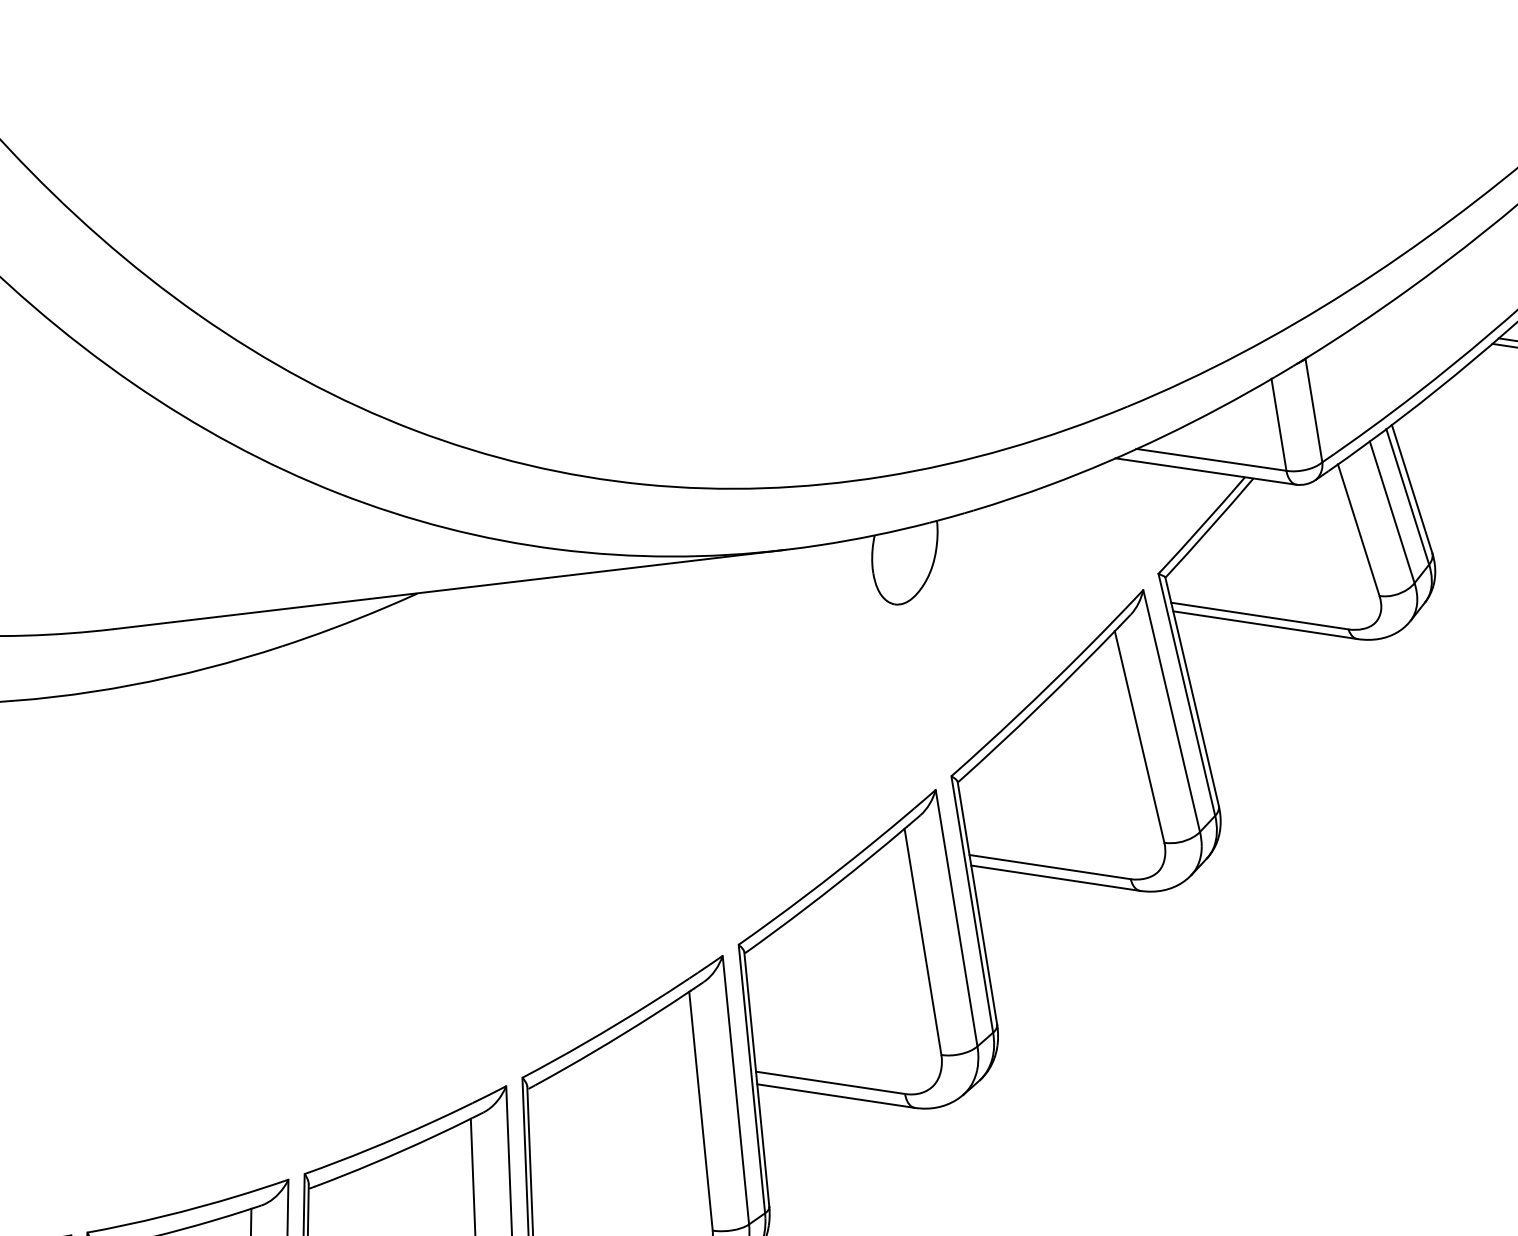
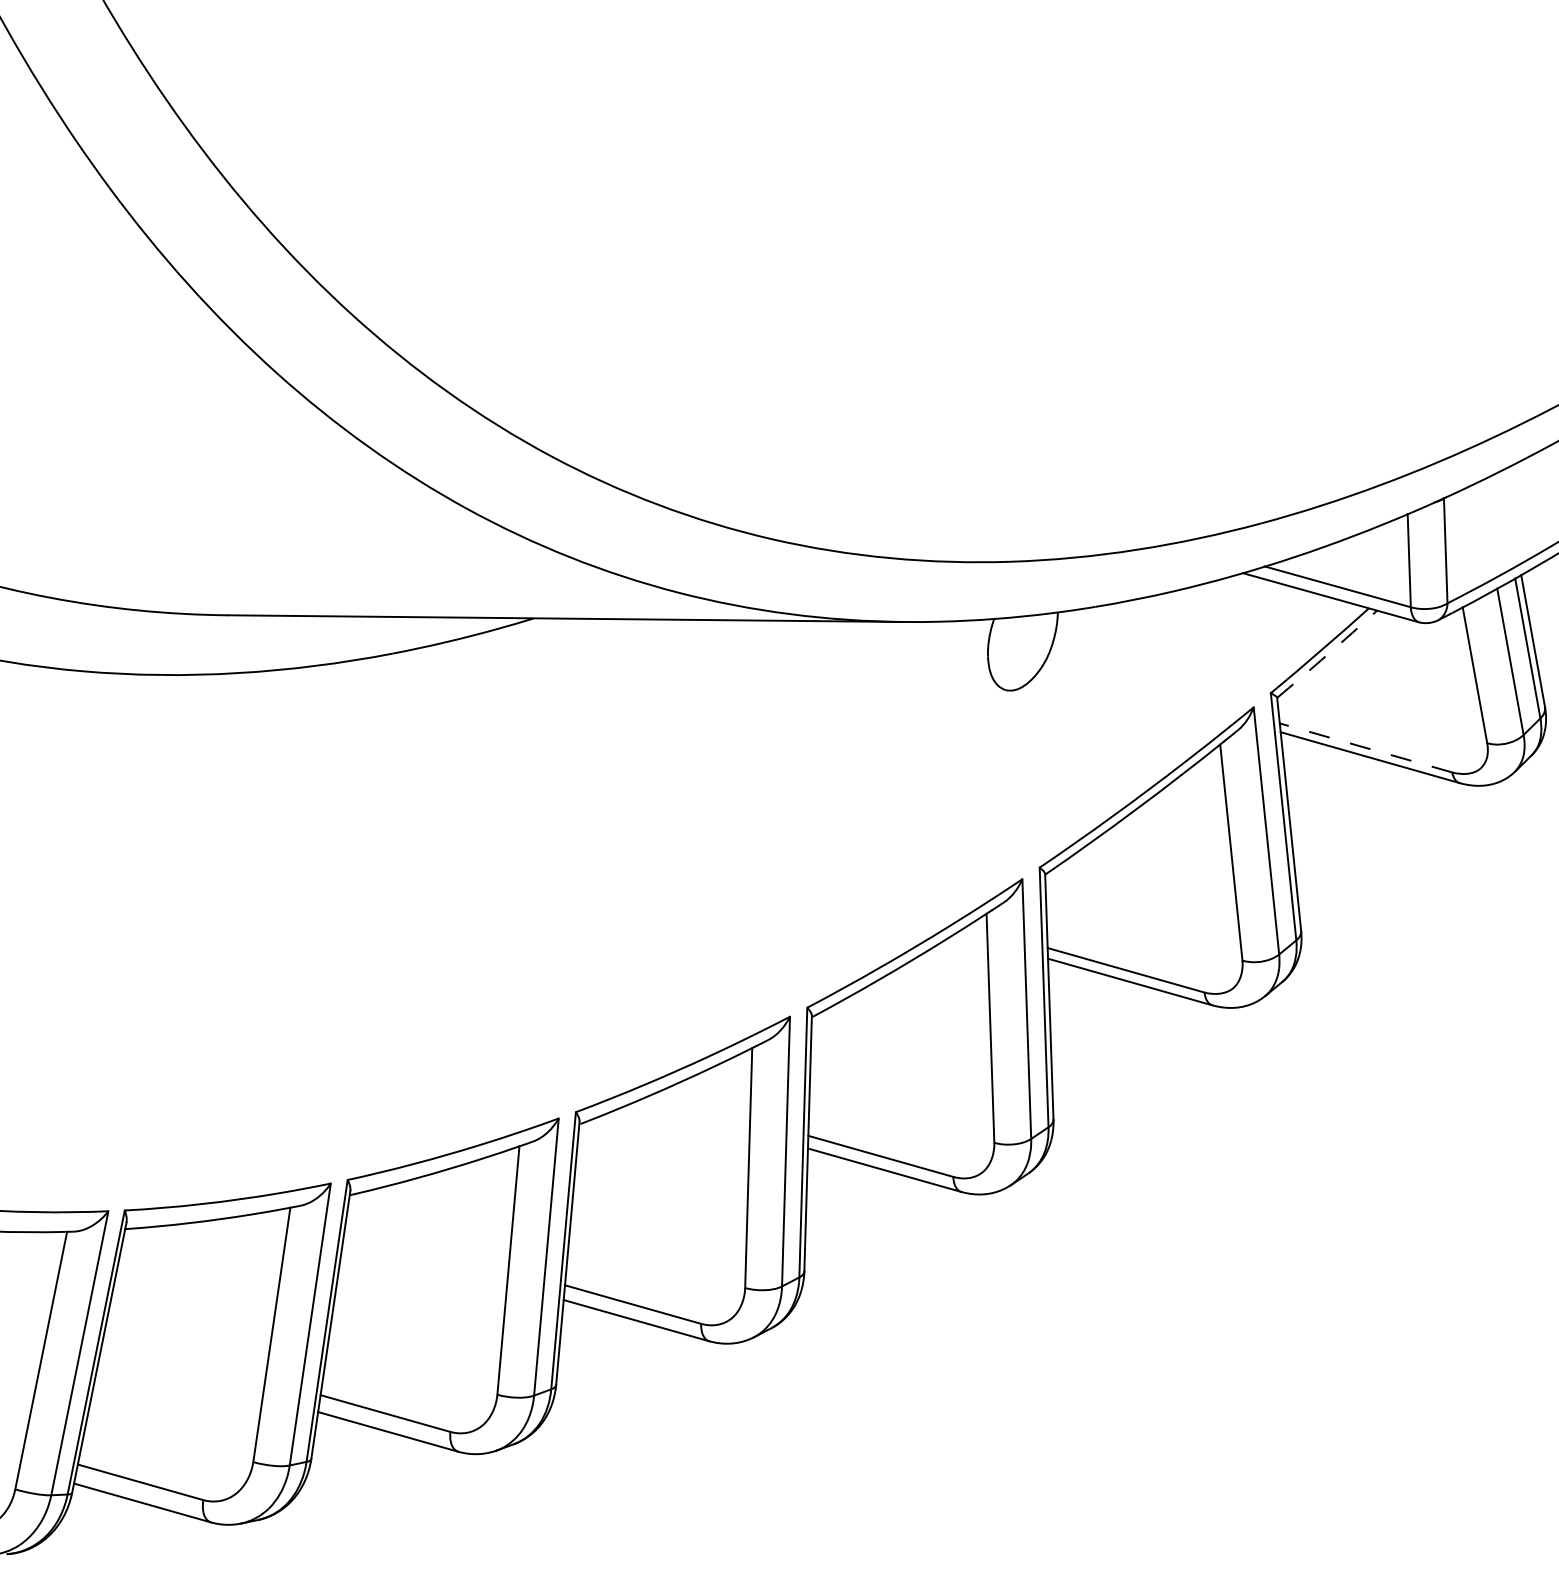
arc: (1209, 528) -> (1327, 654), solid -> dashed
line: (1260, 615) -> (1366, 747), solid -> dashed

